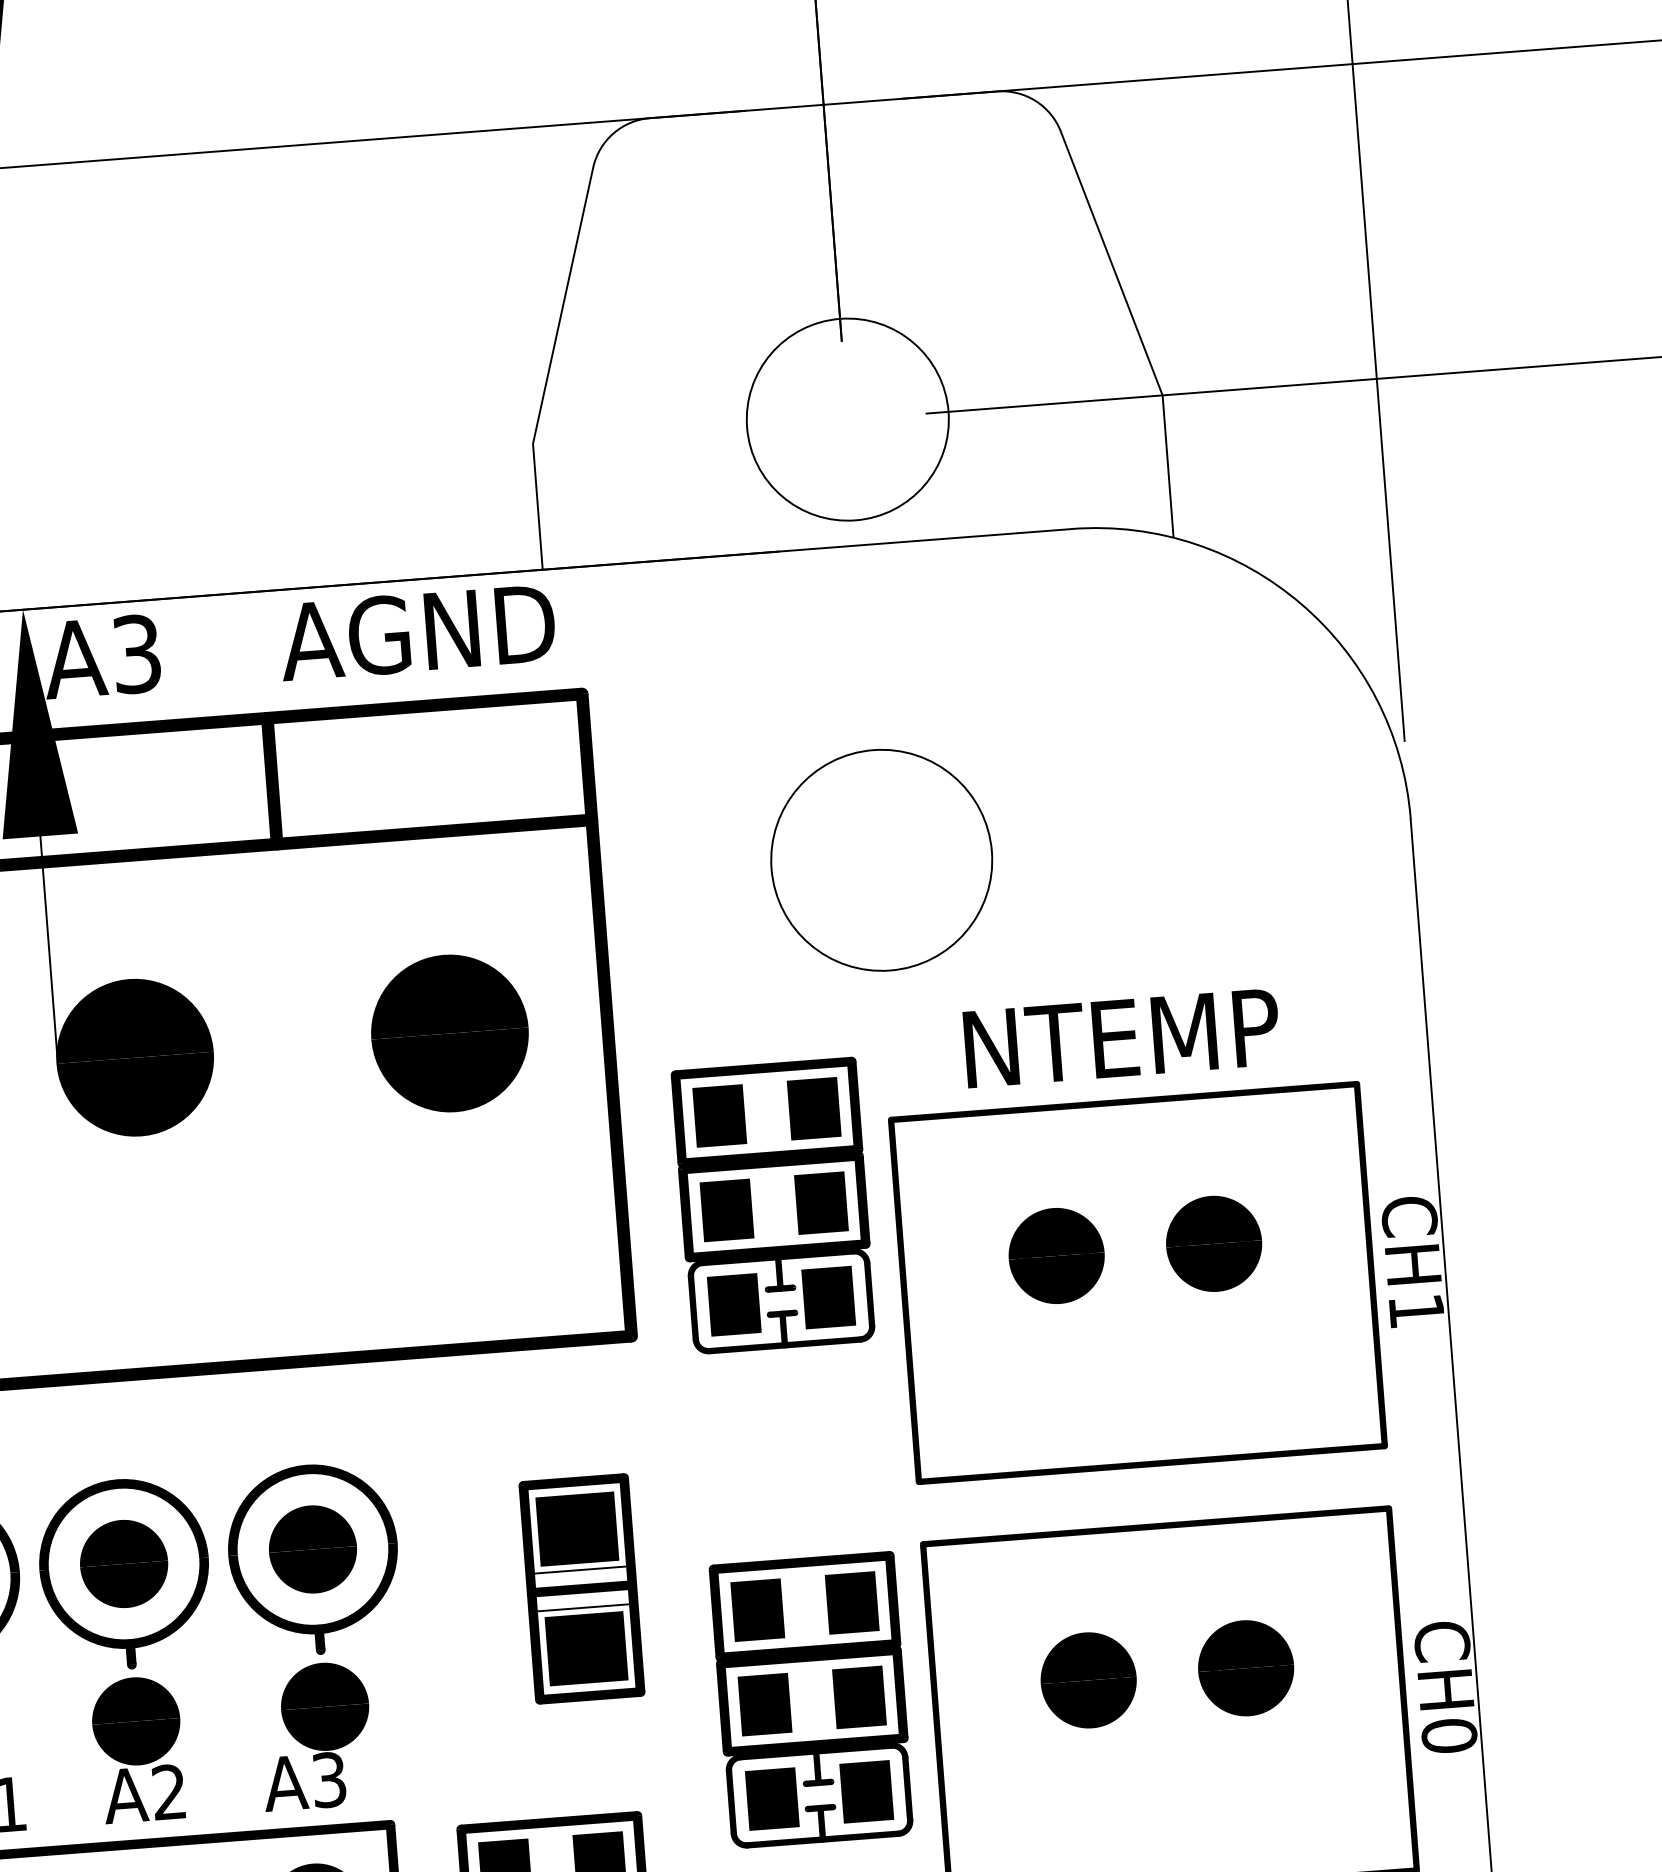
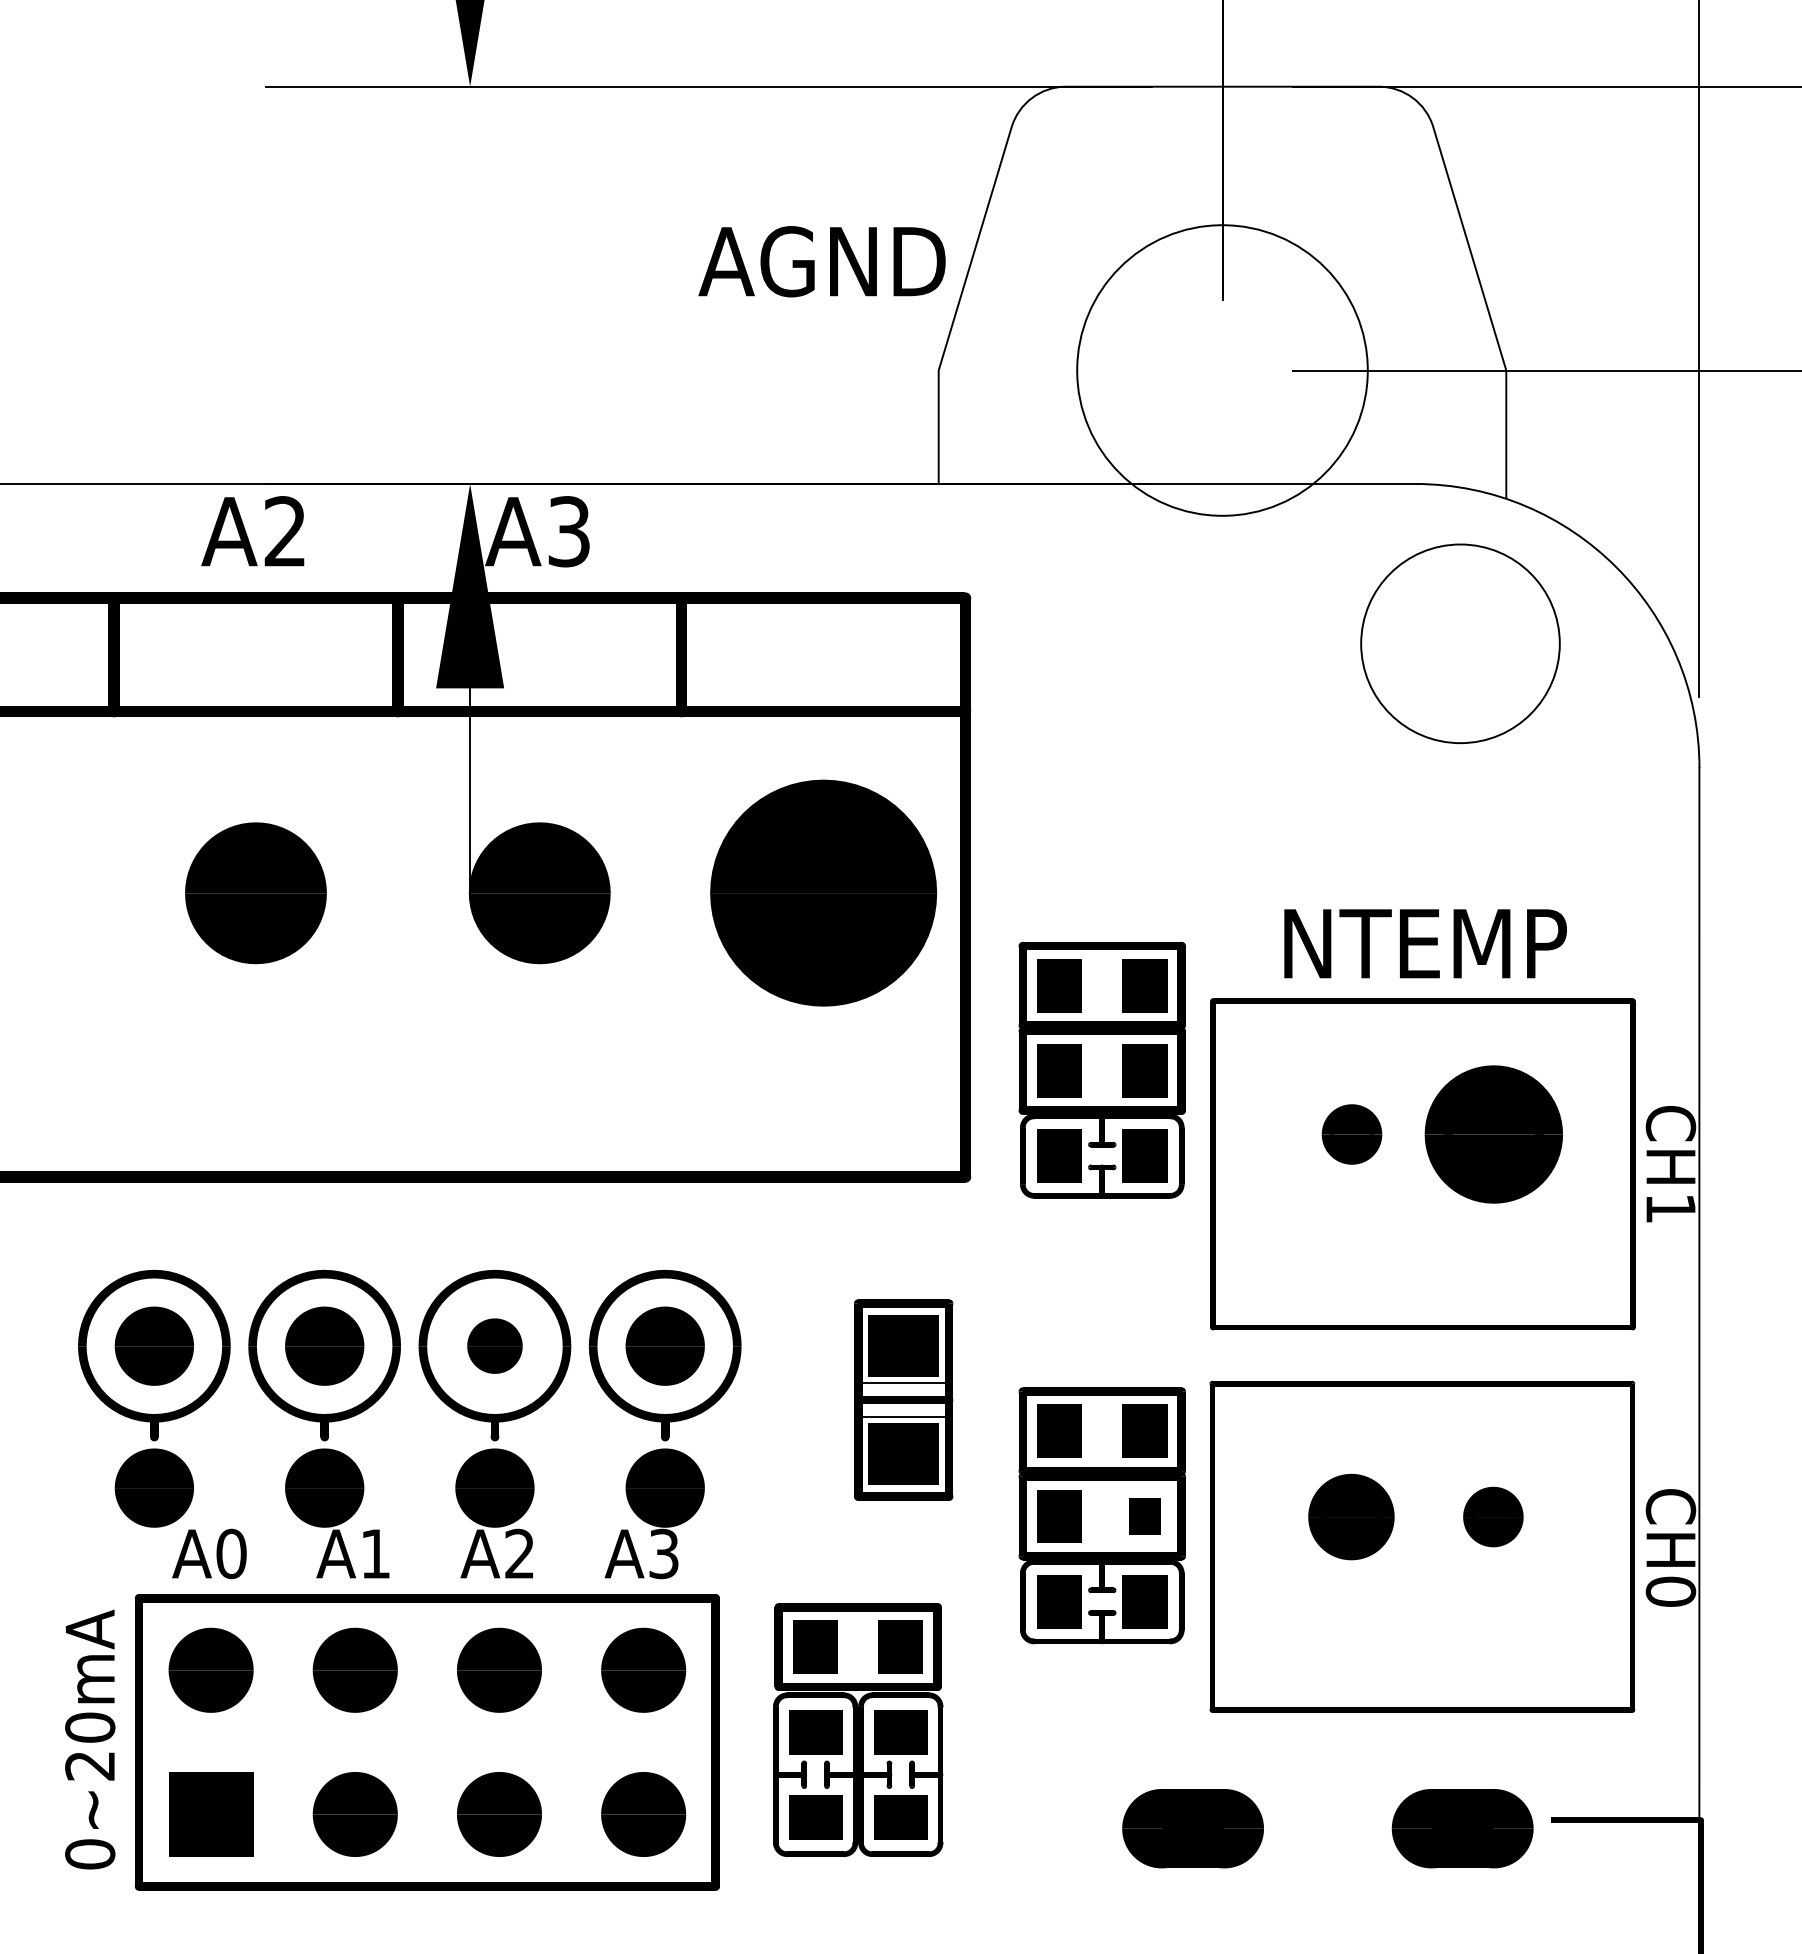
circle: (847, 419) -> (1222, 370), size x1.6
text: (416, 632) -> (821, 261), moved
part: (881, 859) -> (1460, 643), moved
part: (449, 1033) -> (823, 893), size x1.6
part: (1213, 1243) -> (1493, 1134), size x1.6
part: (1056, 1256) -> (1351, 1134), size x0.7
part: (123, 1563) -> (494, 1345), size x0.7
part: (1246, 1667) -> (1493, 1516), size x0.7
part: (859, 1697) -> (1144, 1516), size x0.7

